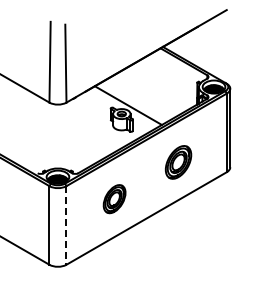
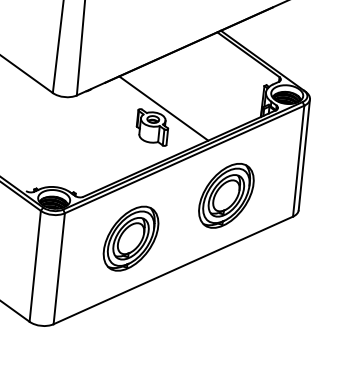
part: (178, 162) -> (226, 195), size x1.43
part: (114, 198) -> (130, 237), size x1.67
line: (66, 225) -> (59, 268), dashed -> solid

